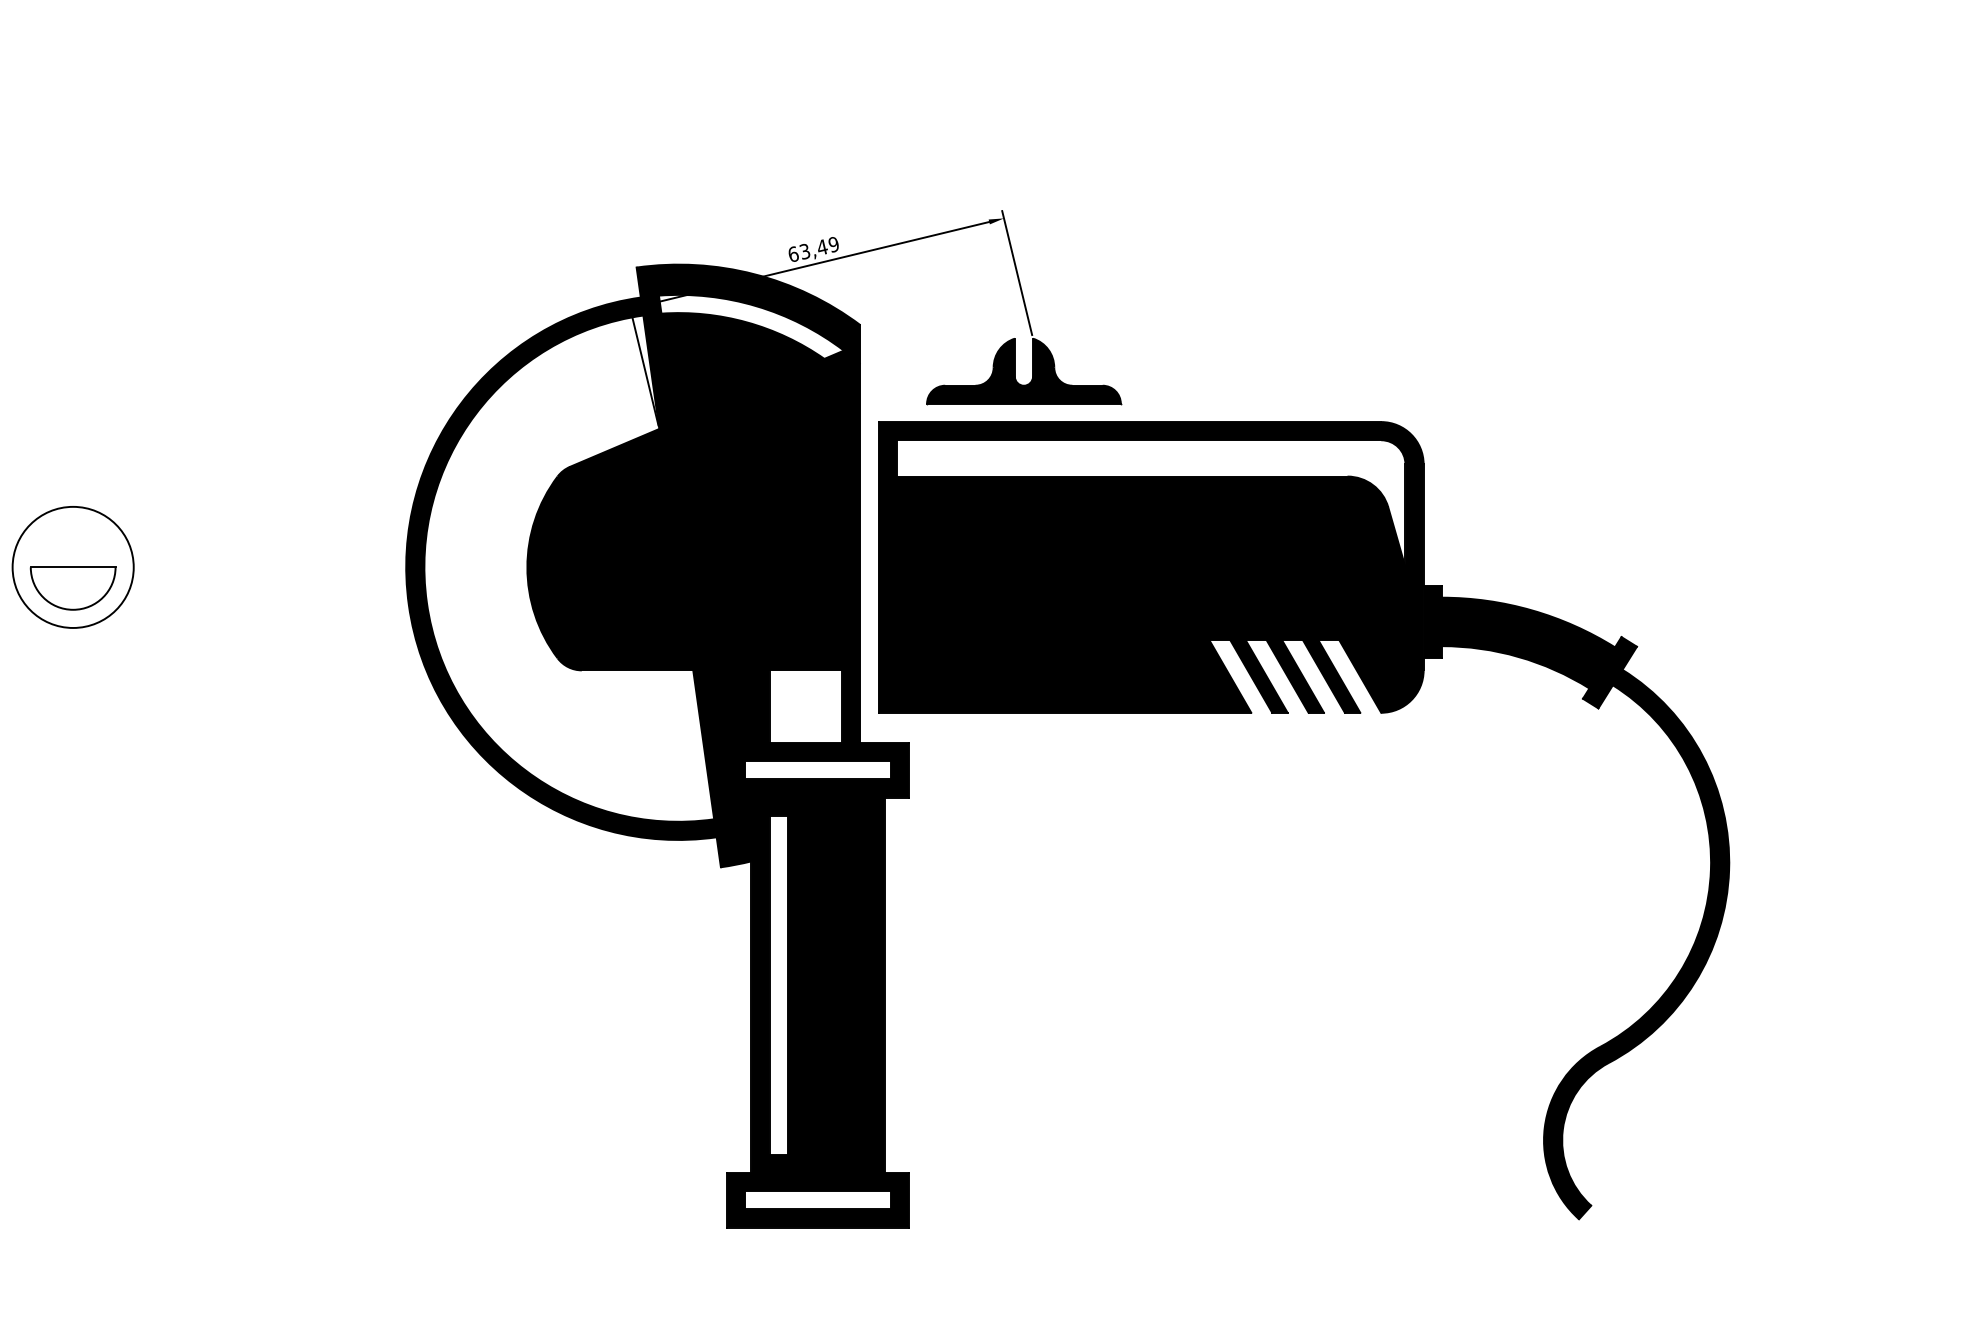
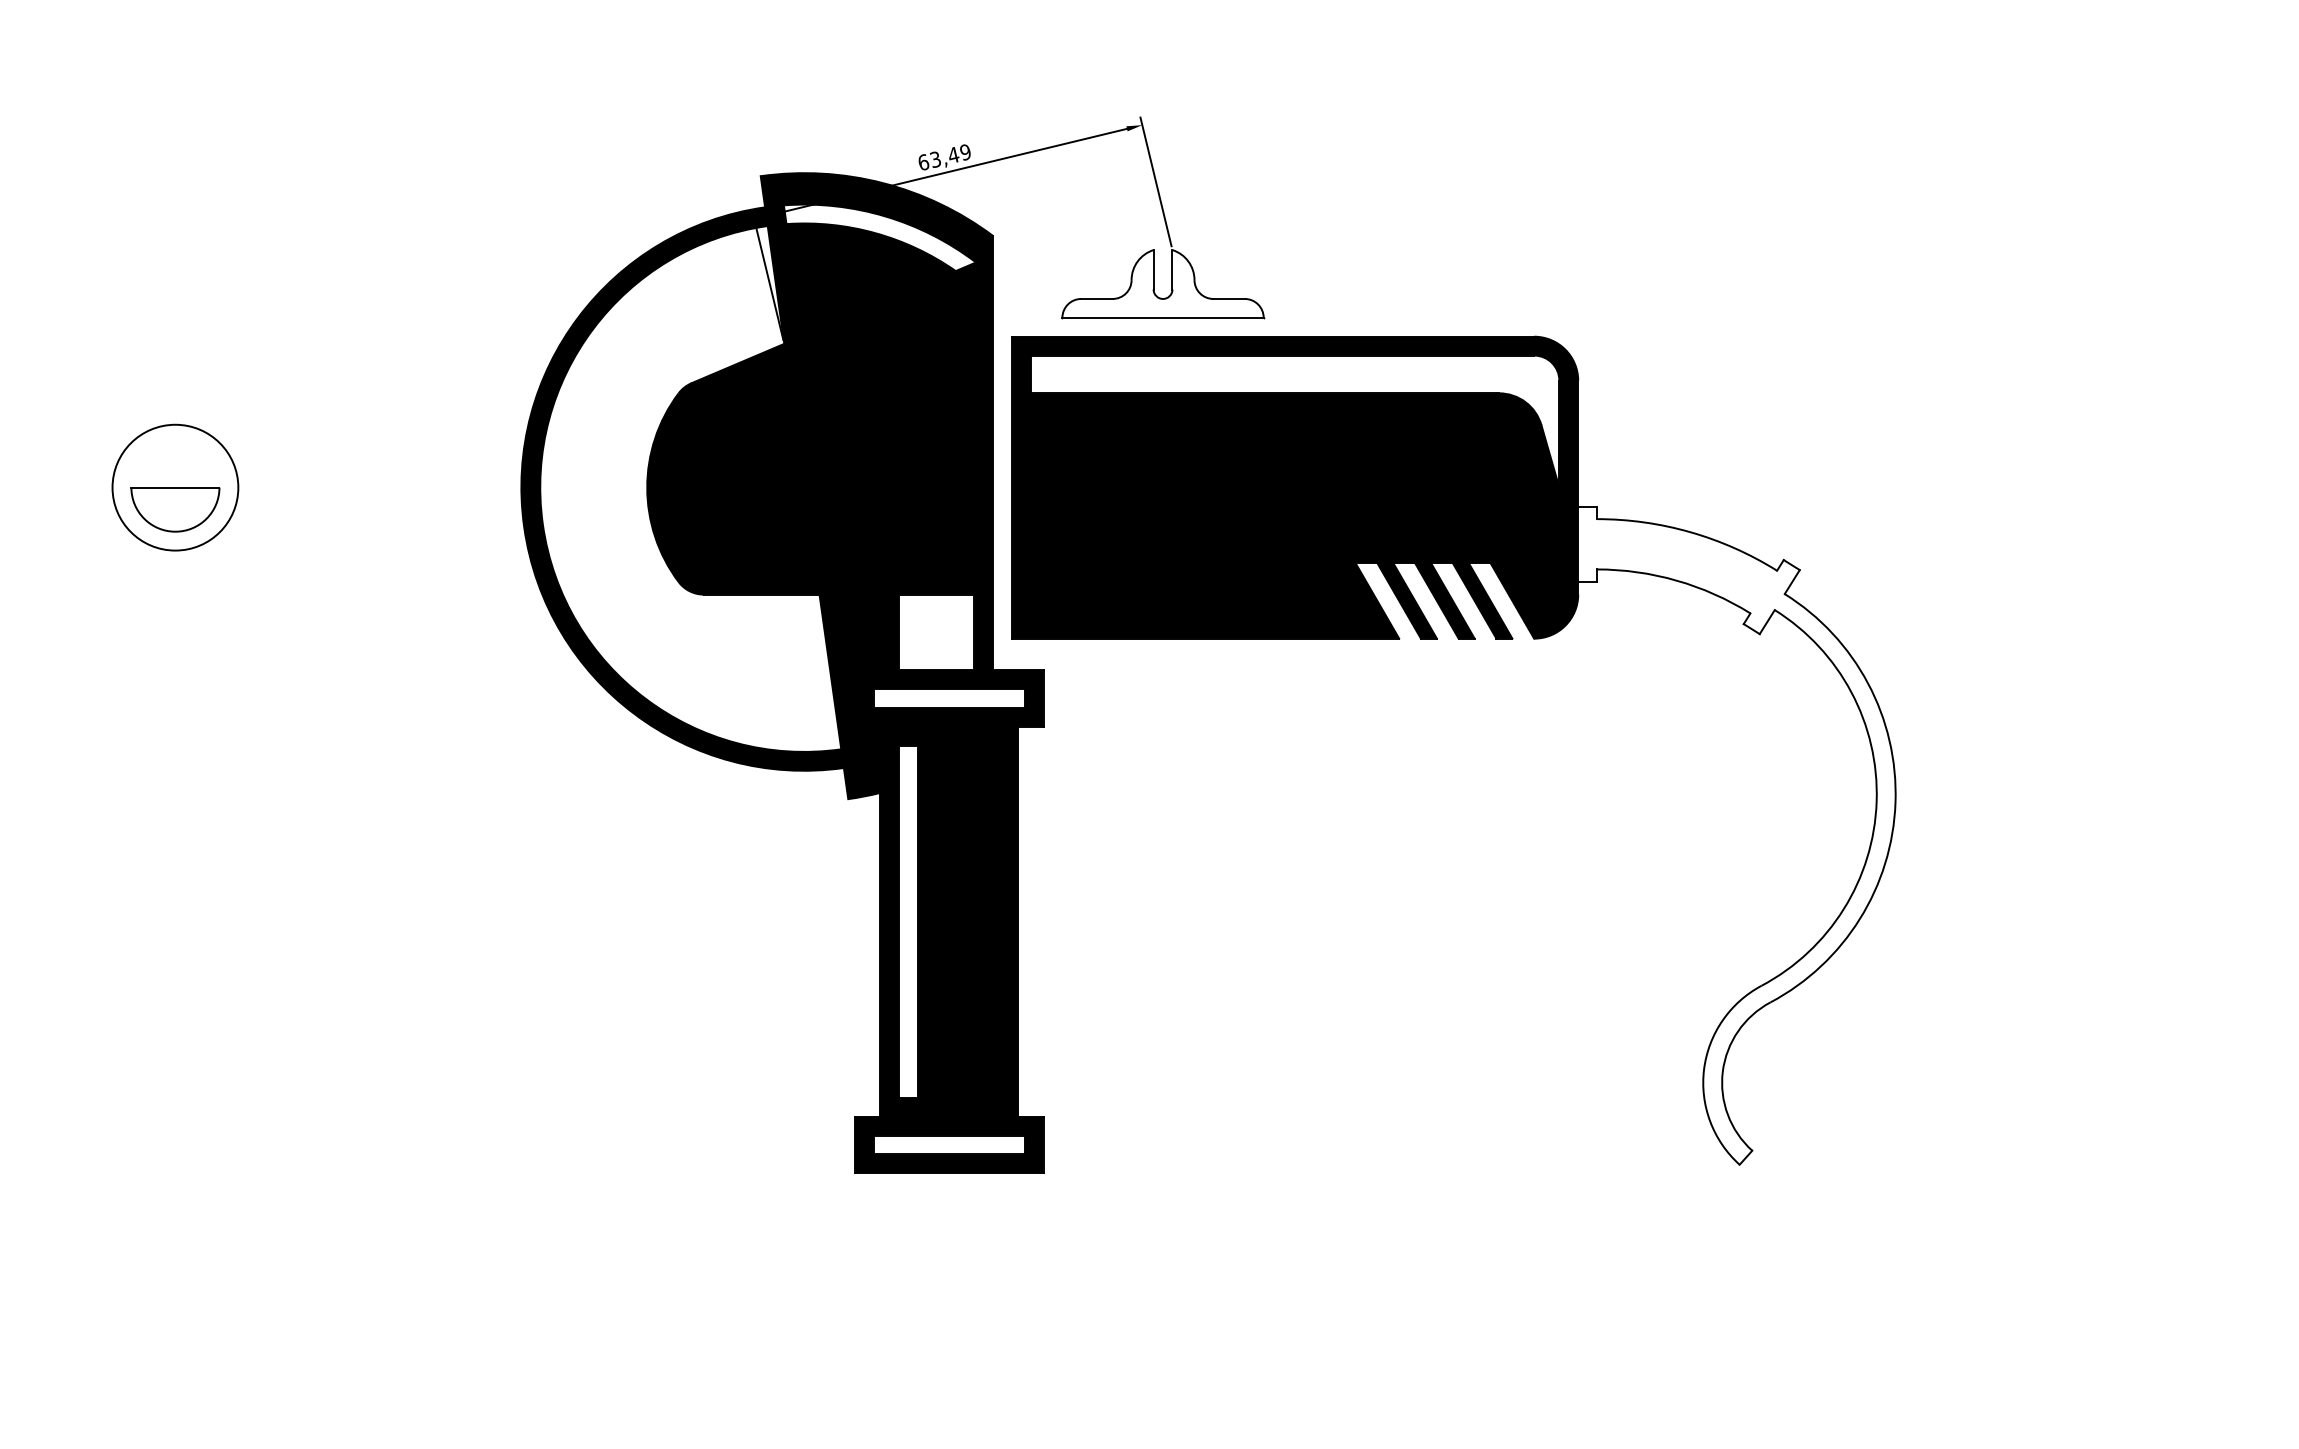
fill: (1023, 370) -> (1162, 283), removed
fill: (1576, 902) -> (1736, 835), removed

